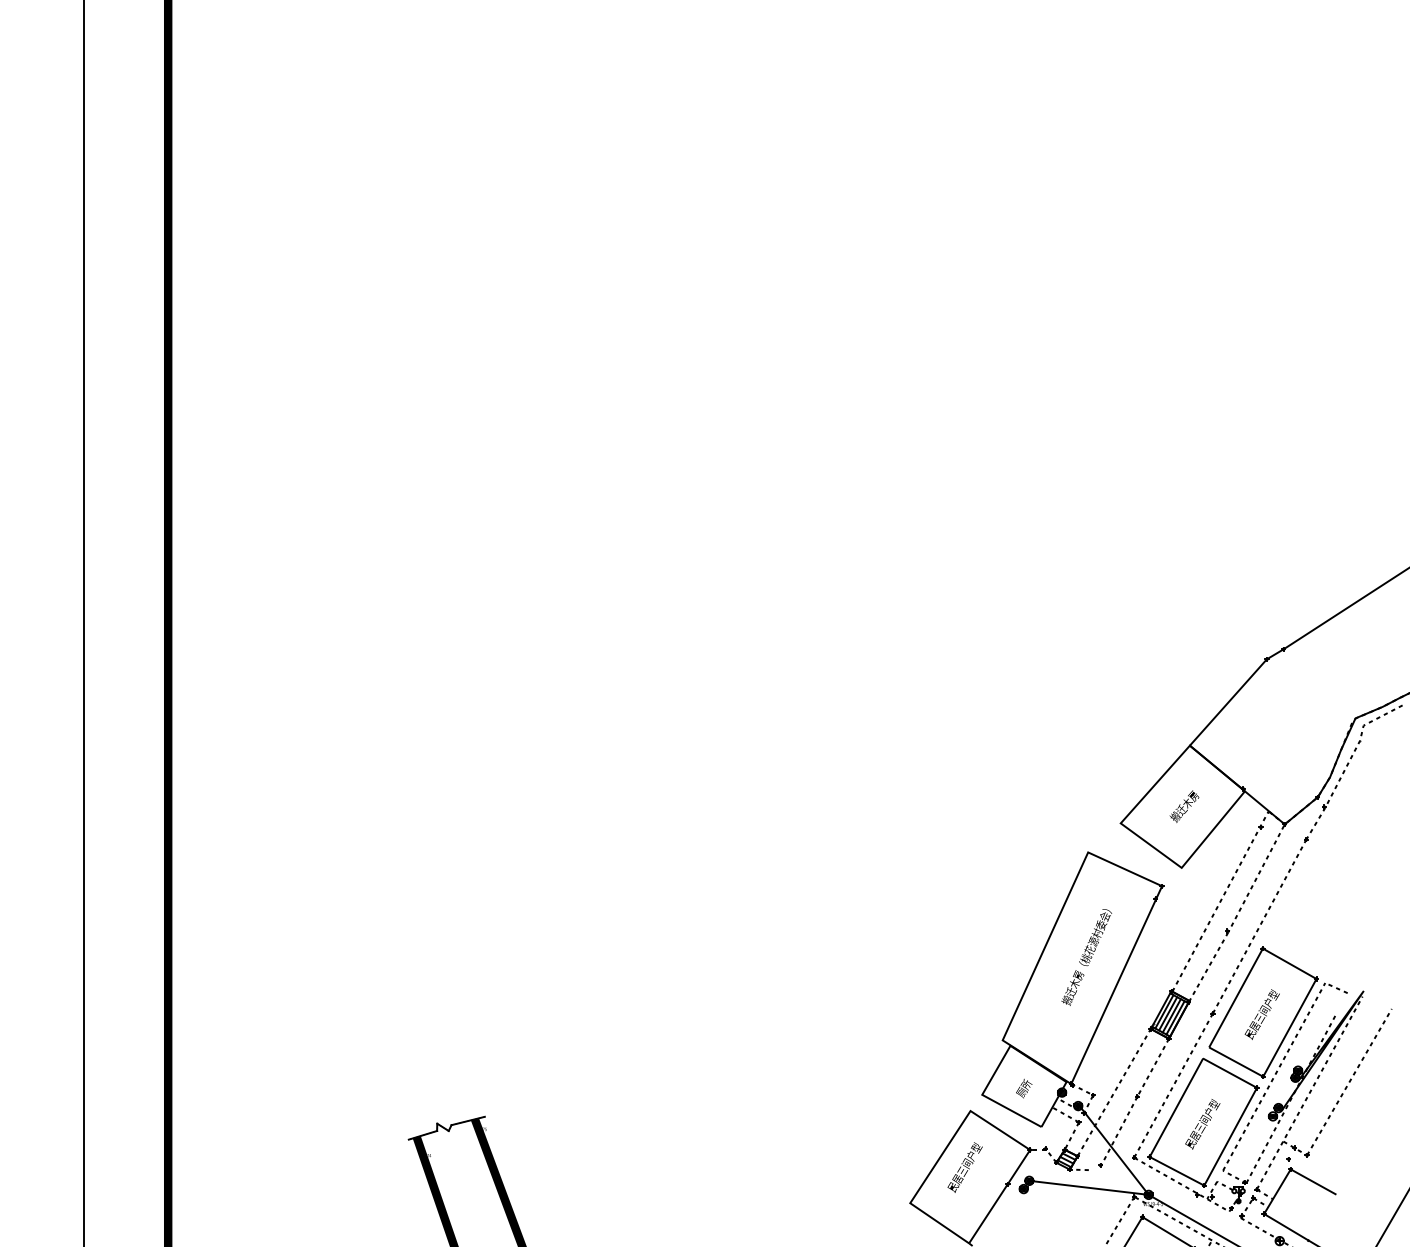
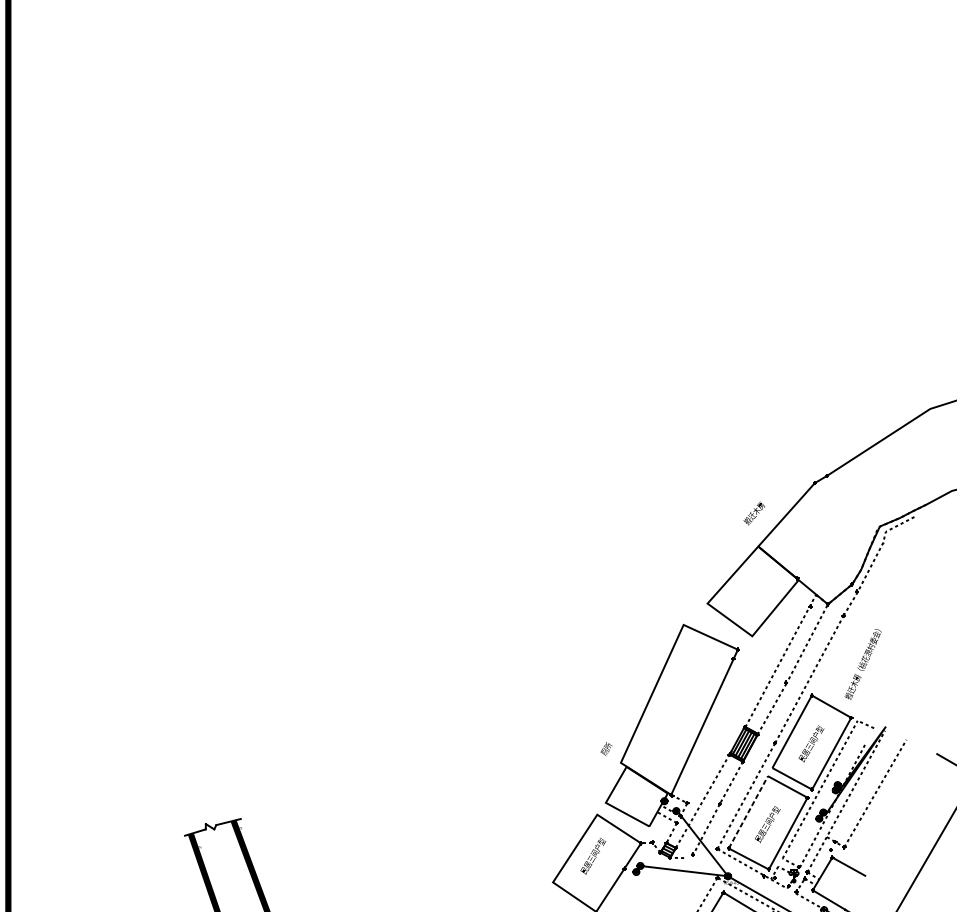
text: (1184, 806) -> (754, 513), moved
text: (1086, 957) -> (862, 664), moved
text: (1024, 1088) -> (606, 749), moved
line: (1176, 1107) -> (748, 812), solid -> dashed

